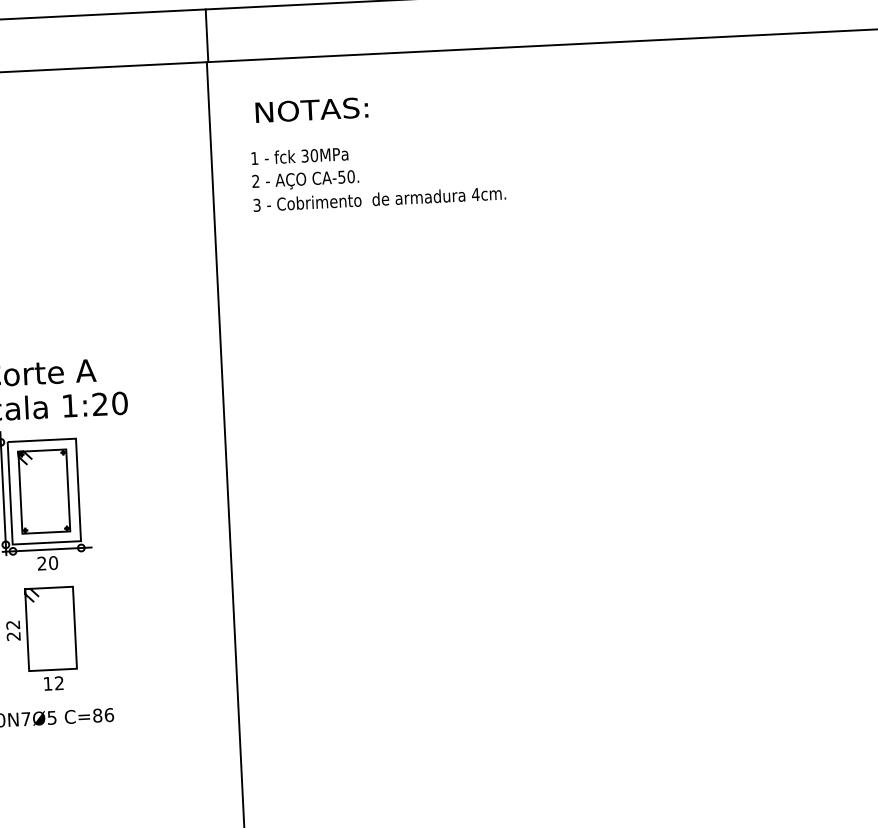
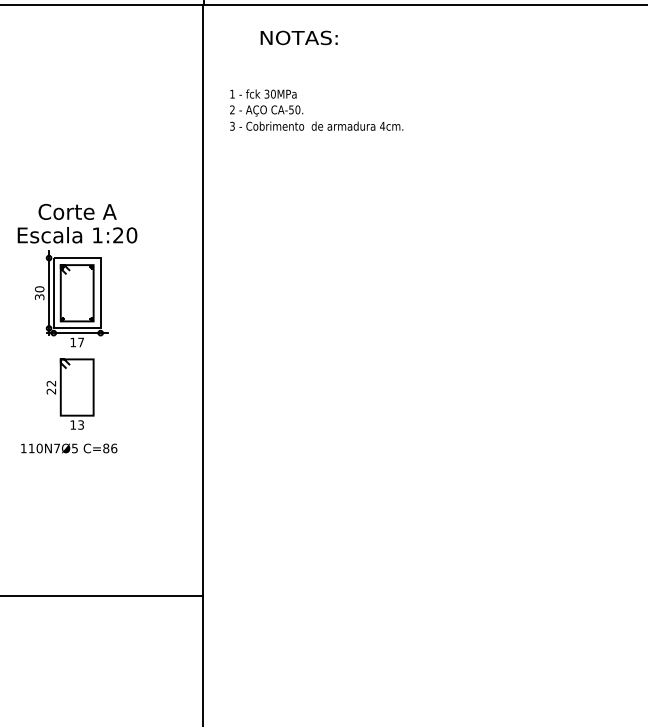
text: (310, 109) -> (298, 37), moved
text: (378, 174) -> (316, 109), moved
text: (48, 563) -> (77, 342), 20 -> 17
text: (58, 682) -> (80, 424), 12 -> 13

